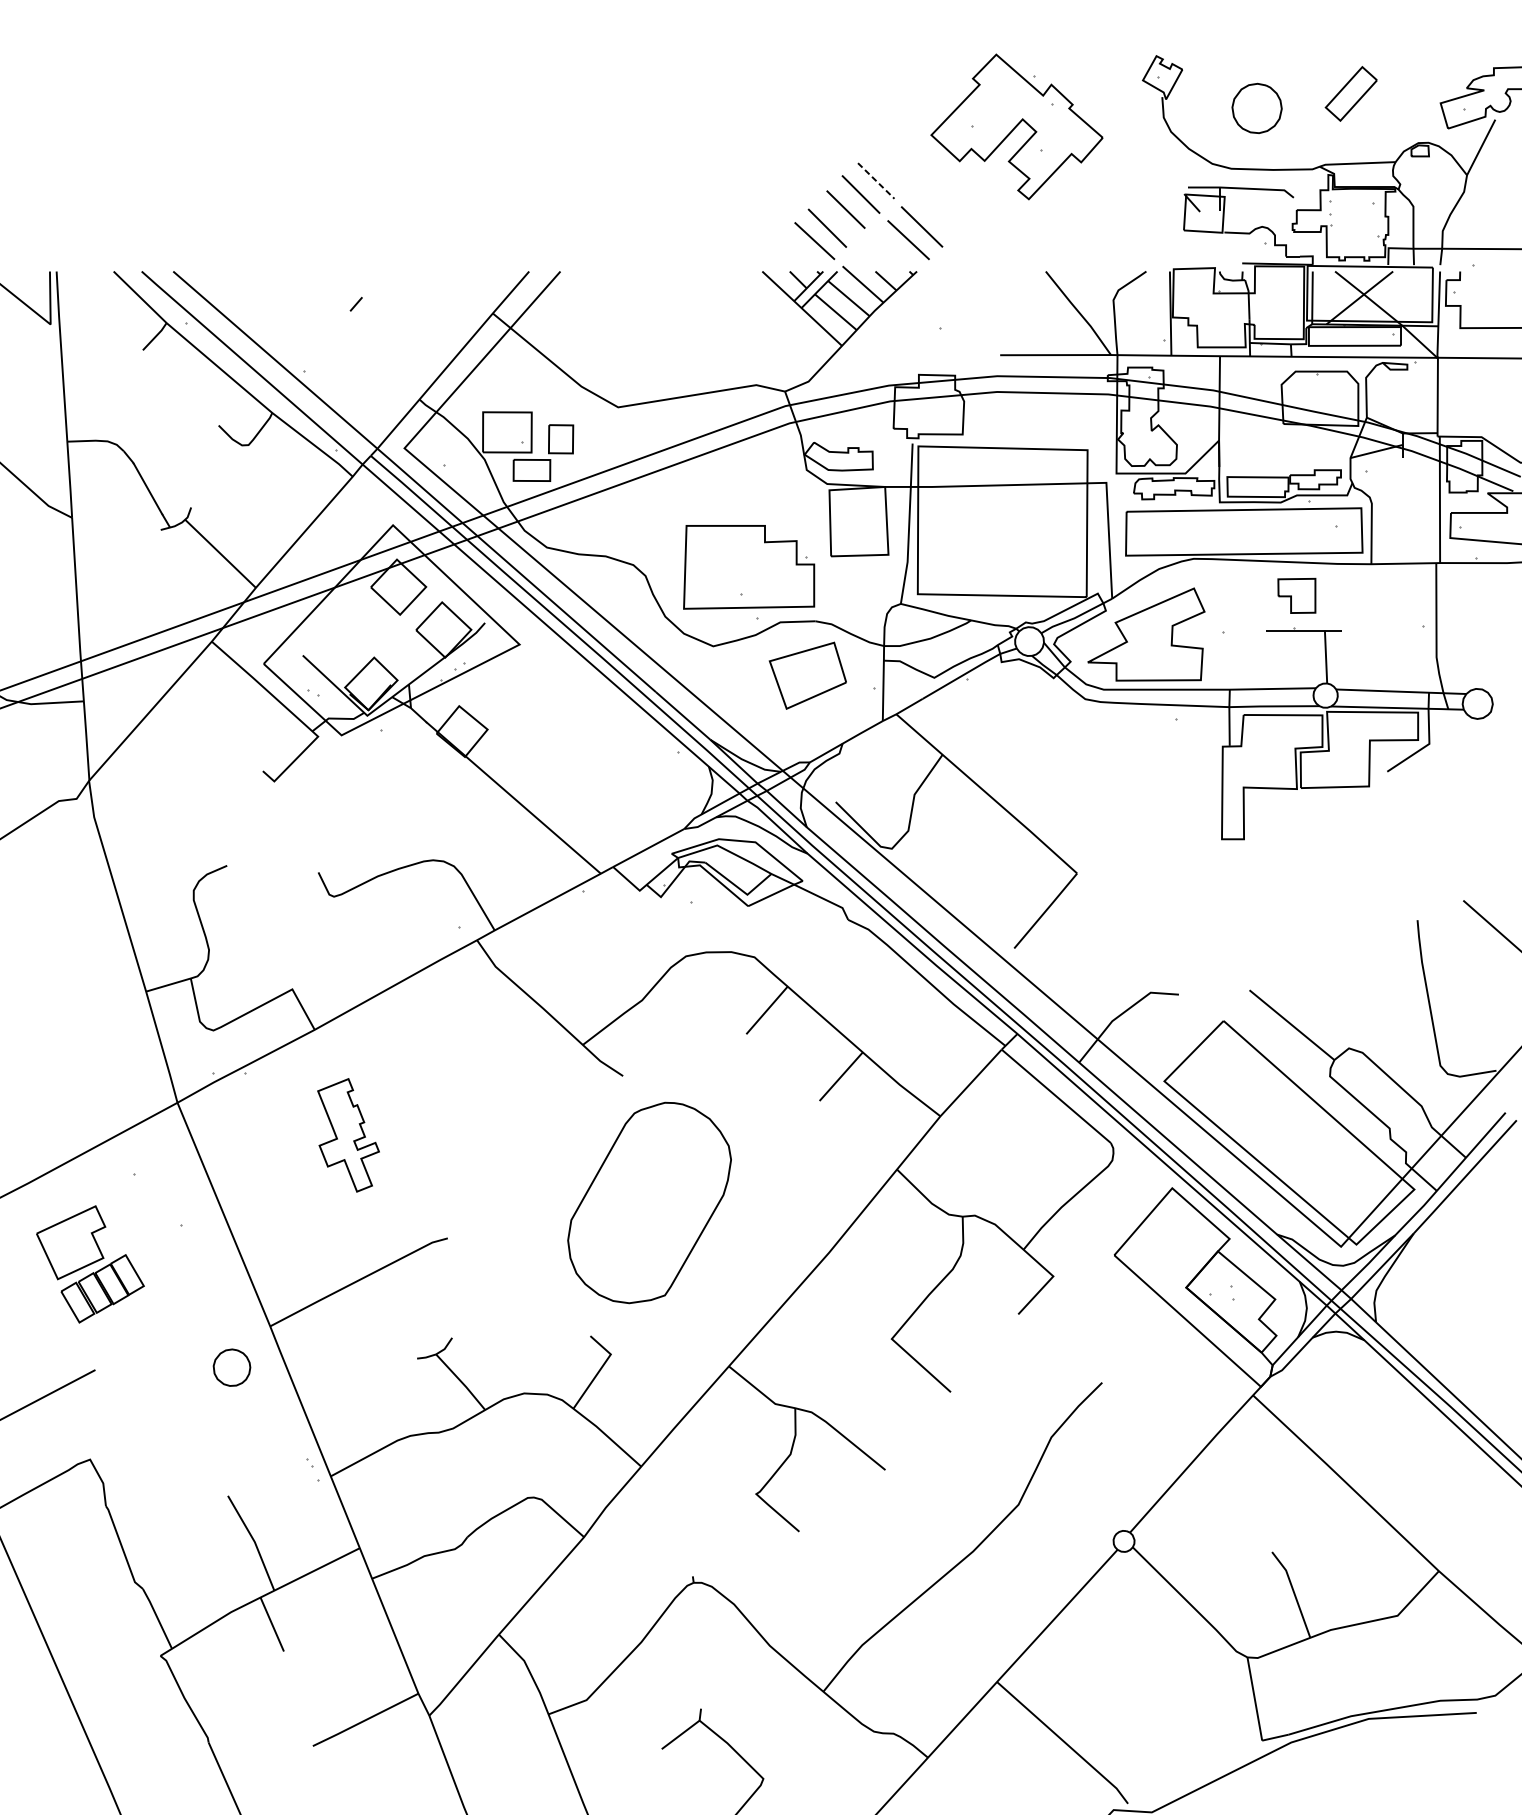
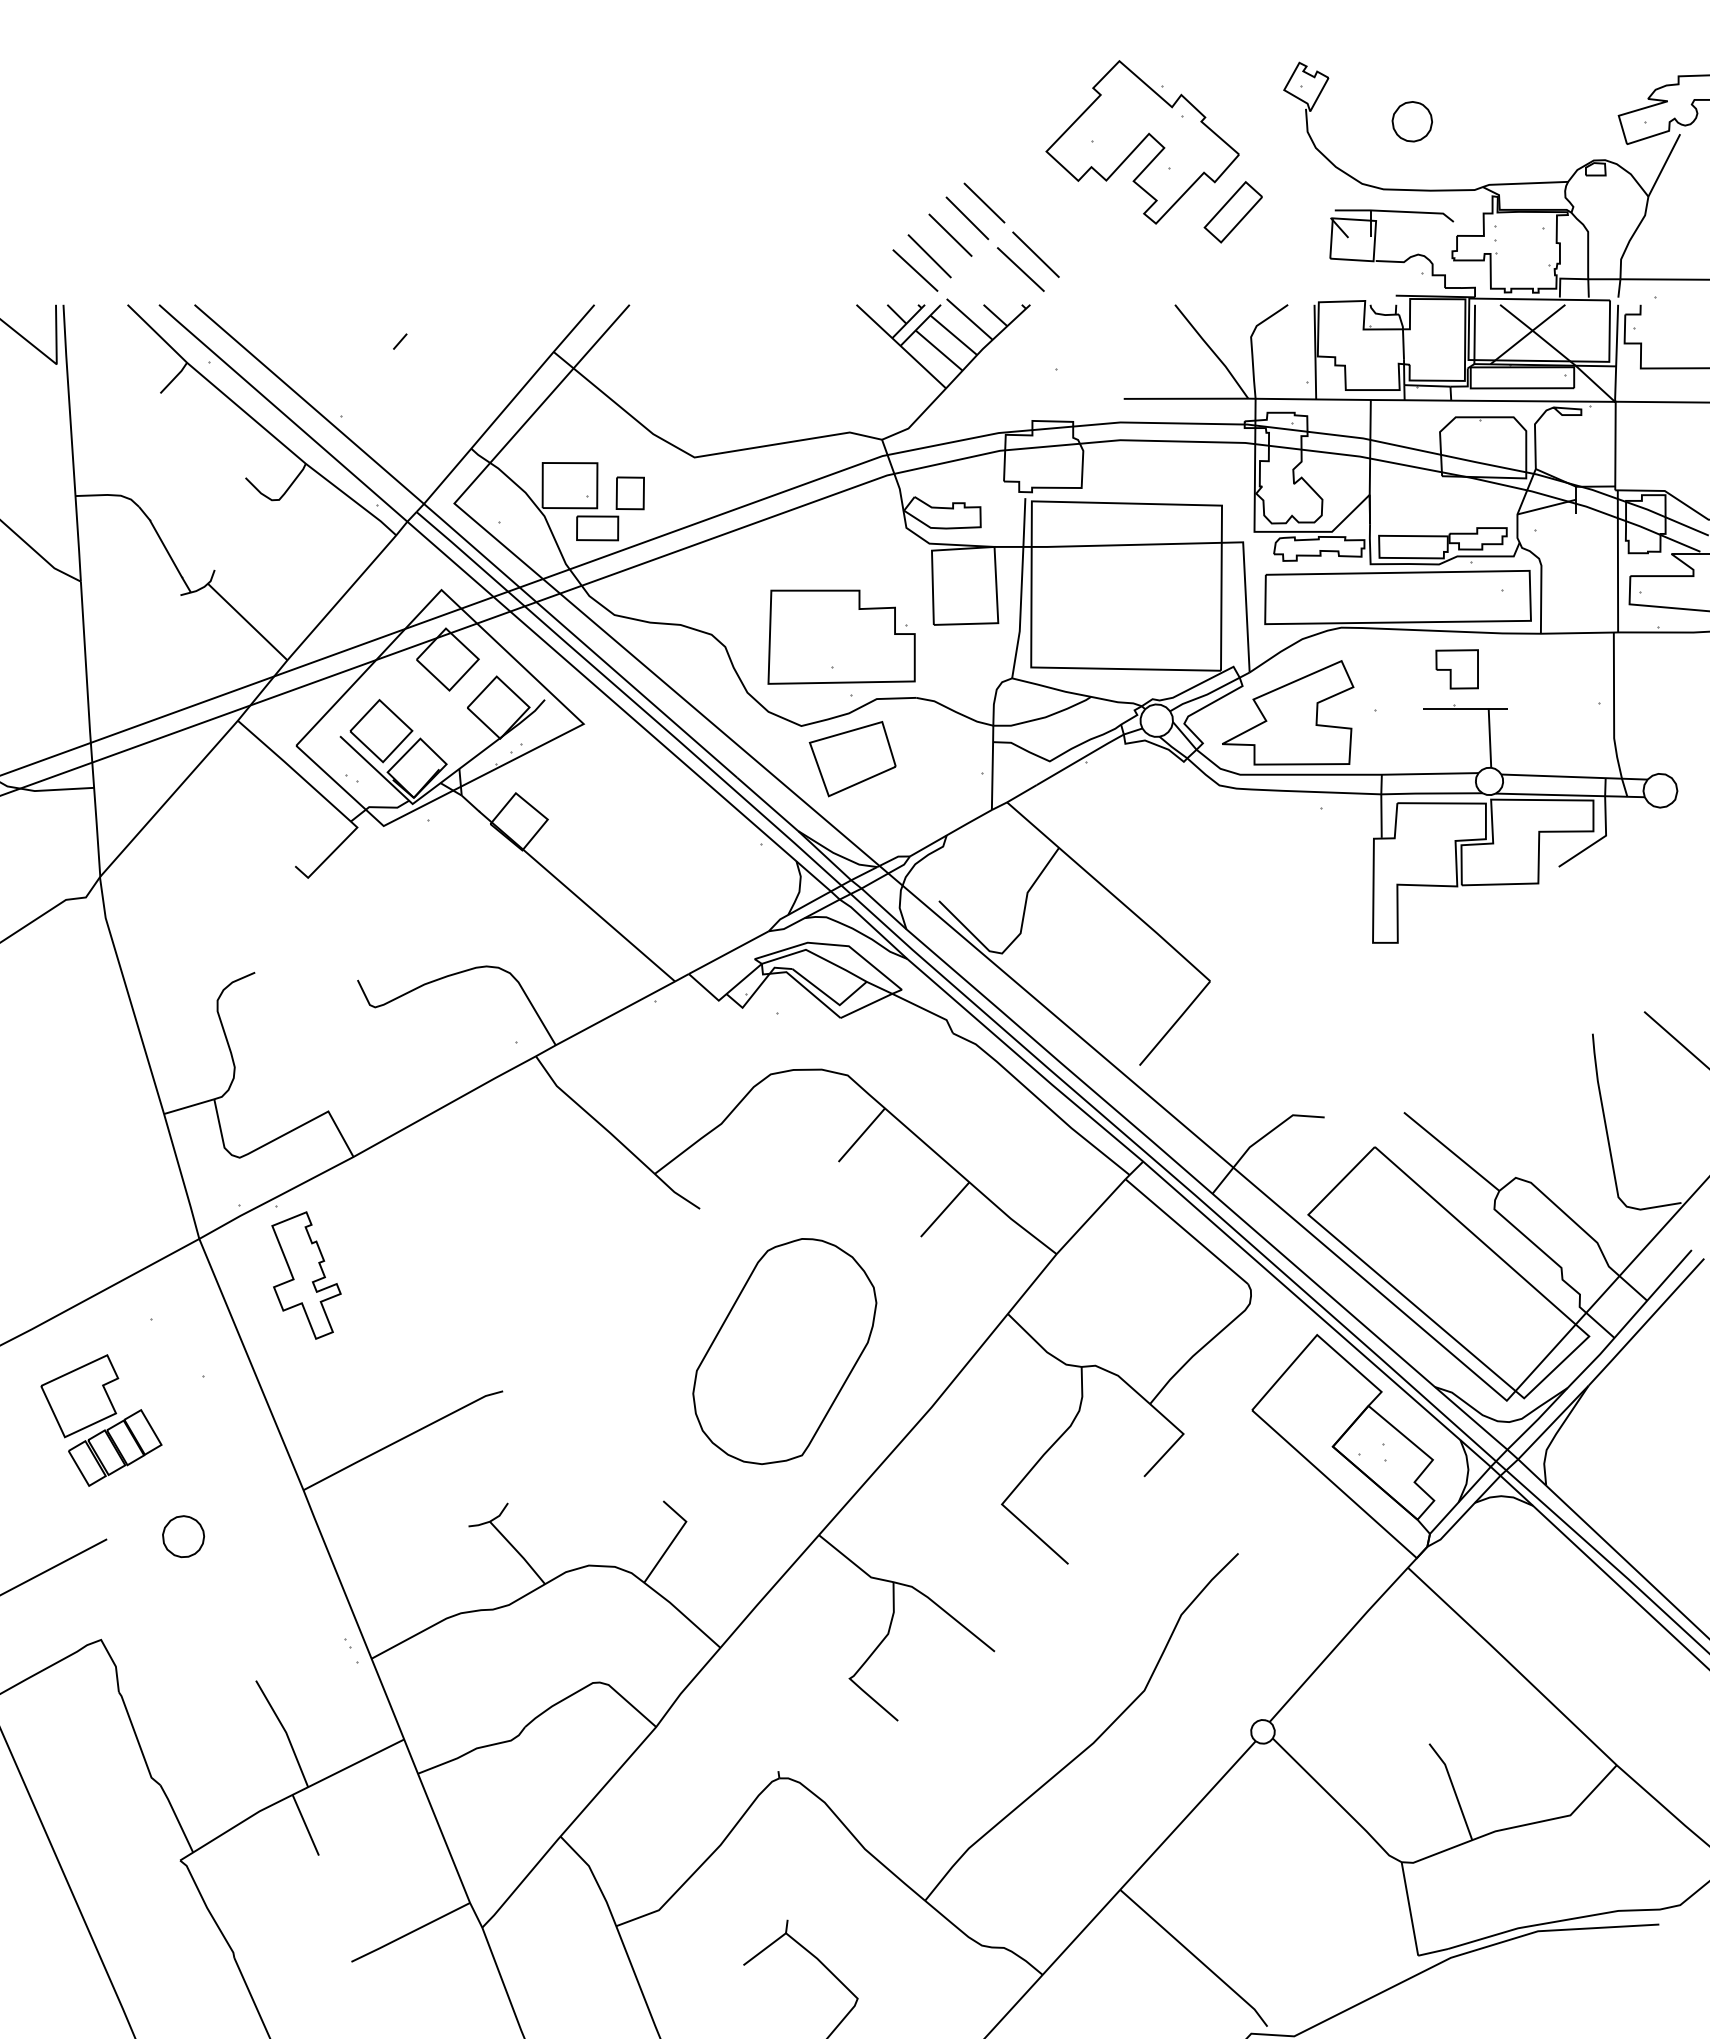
part: (1350, 94) -> (1232, 212), moved
part: (1256, 108) -> (1411, 121), size x0.71
line: (876, 181) -> (984, 203), dashed -> solid
part: (339, 651) -> (381, 731), added
part: (807, 676) -> (852, 759), moved
part: (348, 1135) -> (306, 1275), moved
part: (649, 1202) -> (784, 1351), moved
part: (231, 1367) -> (183, 1536), moved

